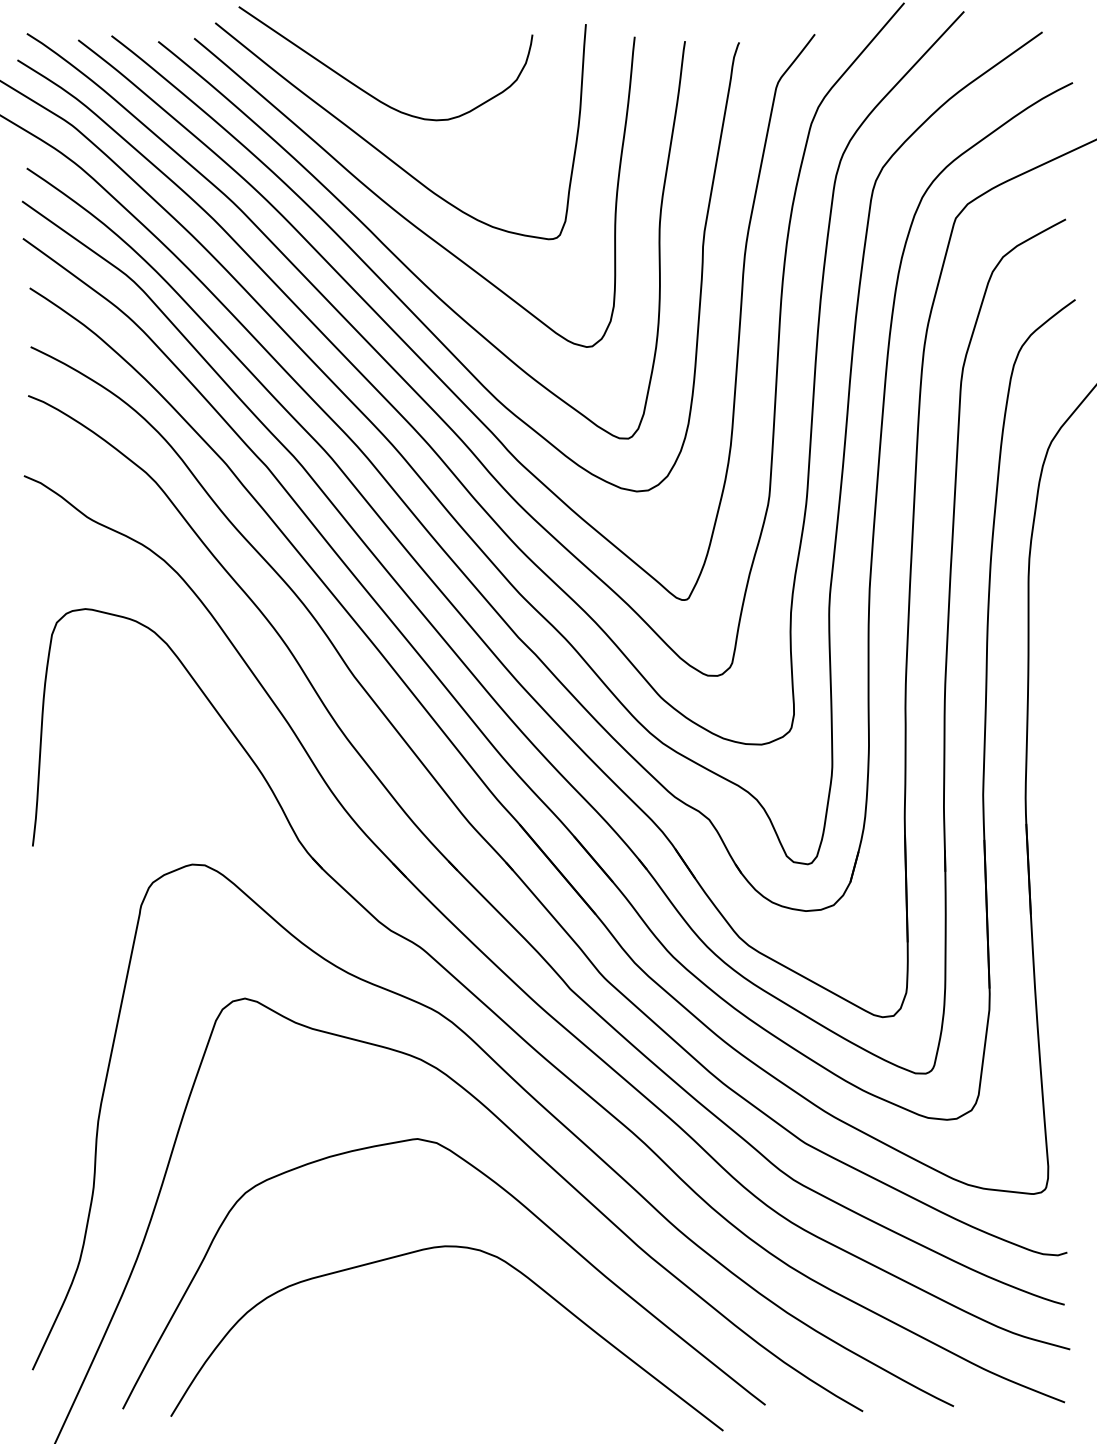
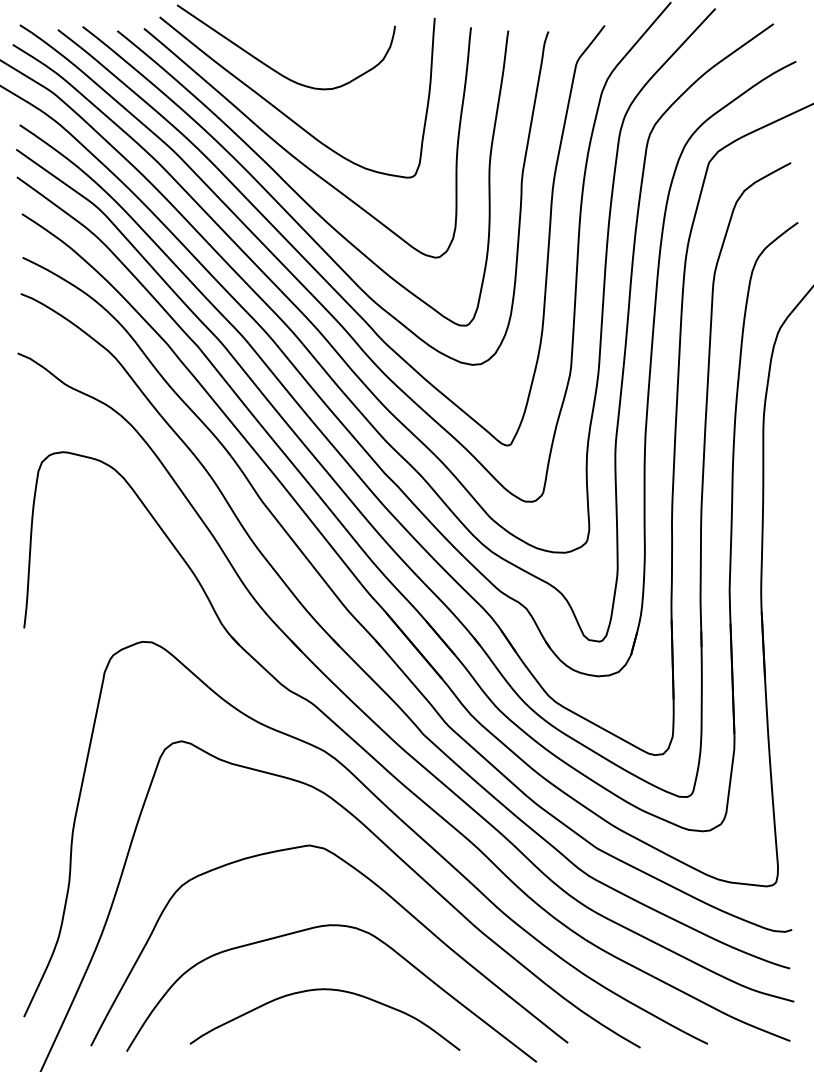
curve: (437, 1334) -> (324, 990), added

